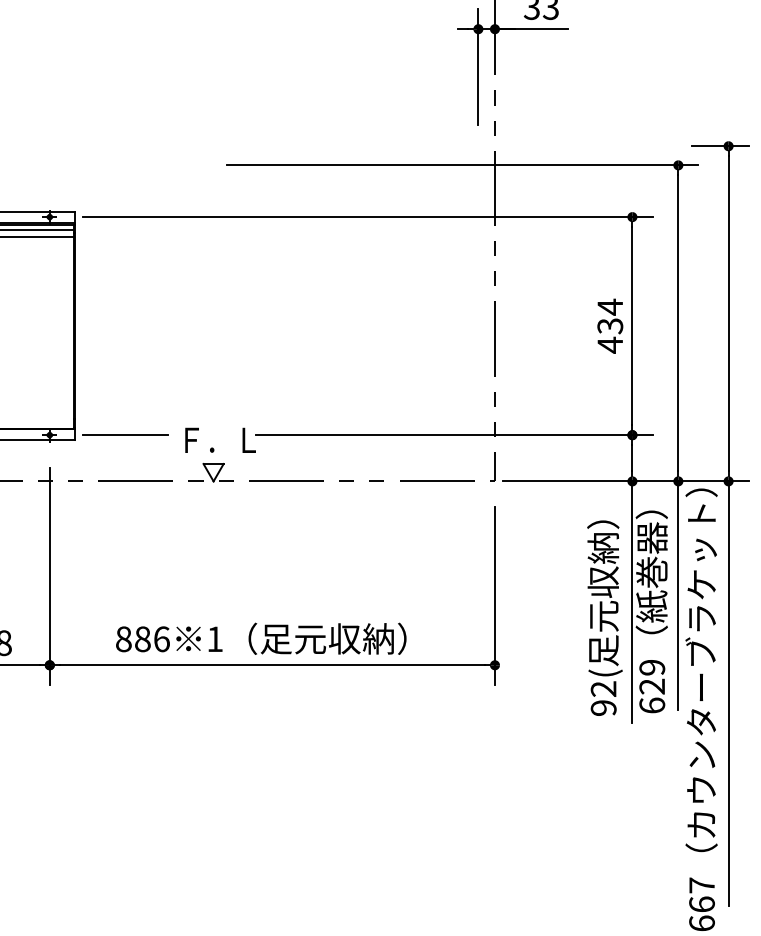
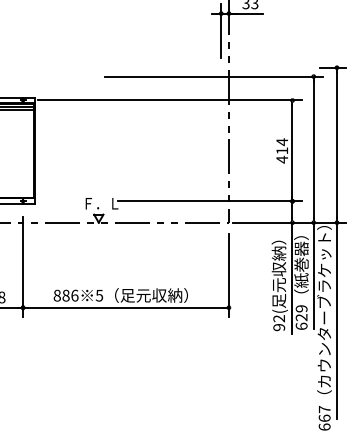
text: (610, 325) -> (282, 150), 434 -> 414
line: (124, 435) -> (57, 201), removed
text: (215, 638) -> (99, 295), 1 -> 5

